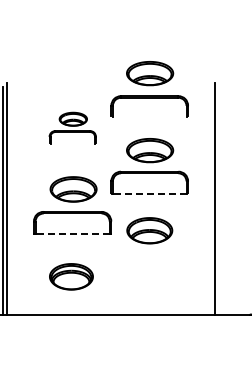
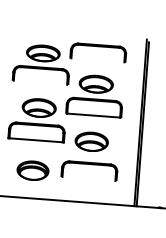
part: (150, 73) -> (100, 28), removed
part: (72, 127) -> (41, 63), size x1.67
line: (149, 194) -> (93, 115), dashed -> solid
line: (218, 201) -> (142, 124), added
line: (72, 234) -> (36, 140), dashed -> solid
part: (149, 262) -> (89, 164), added

